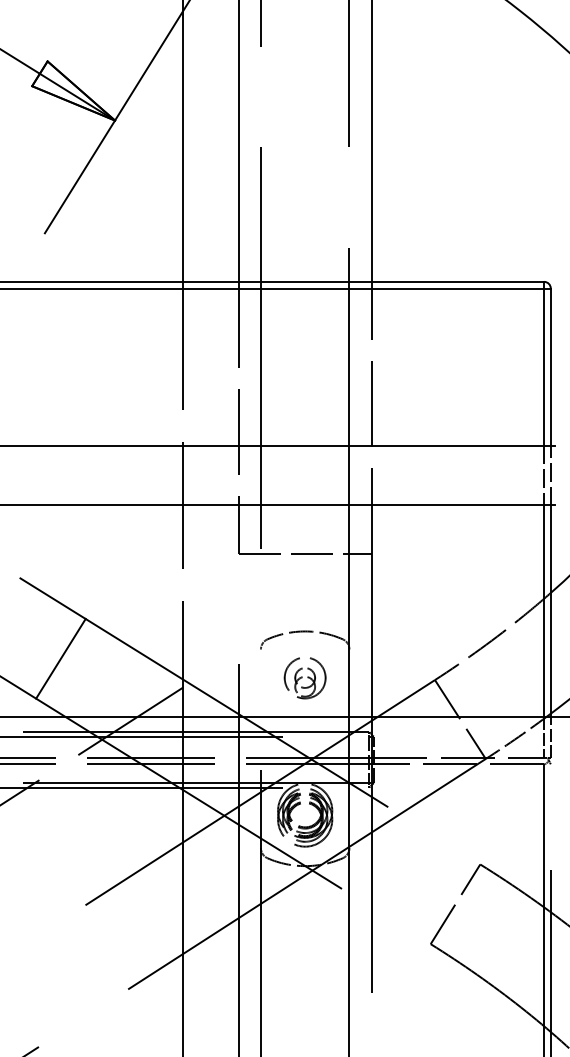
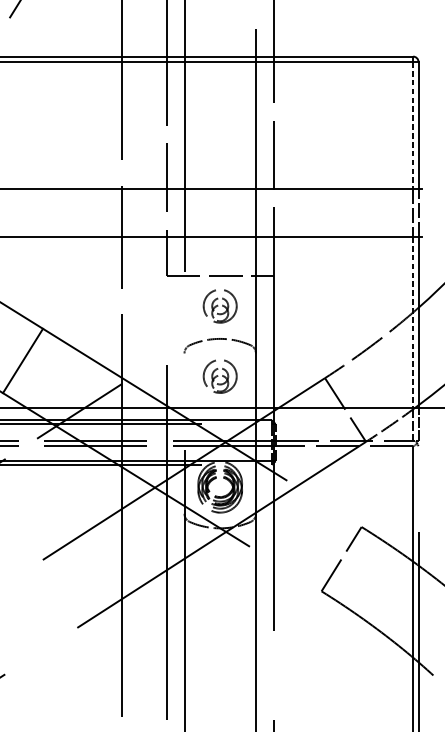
line: (544, 367) -> (413, 125), solid -> dashed
part: (304, 591) -> (219, 306), added
line: (544, 610) -> (413, 321), solid -> dashed

